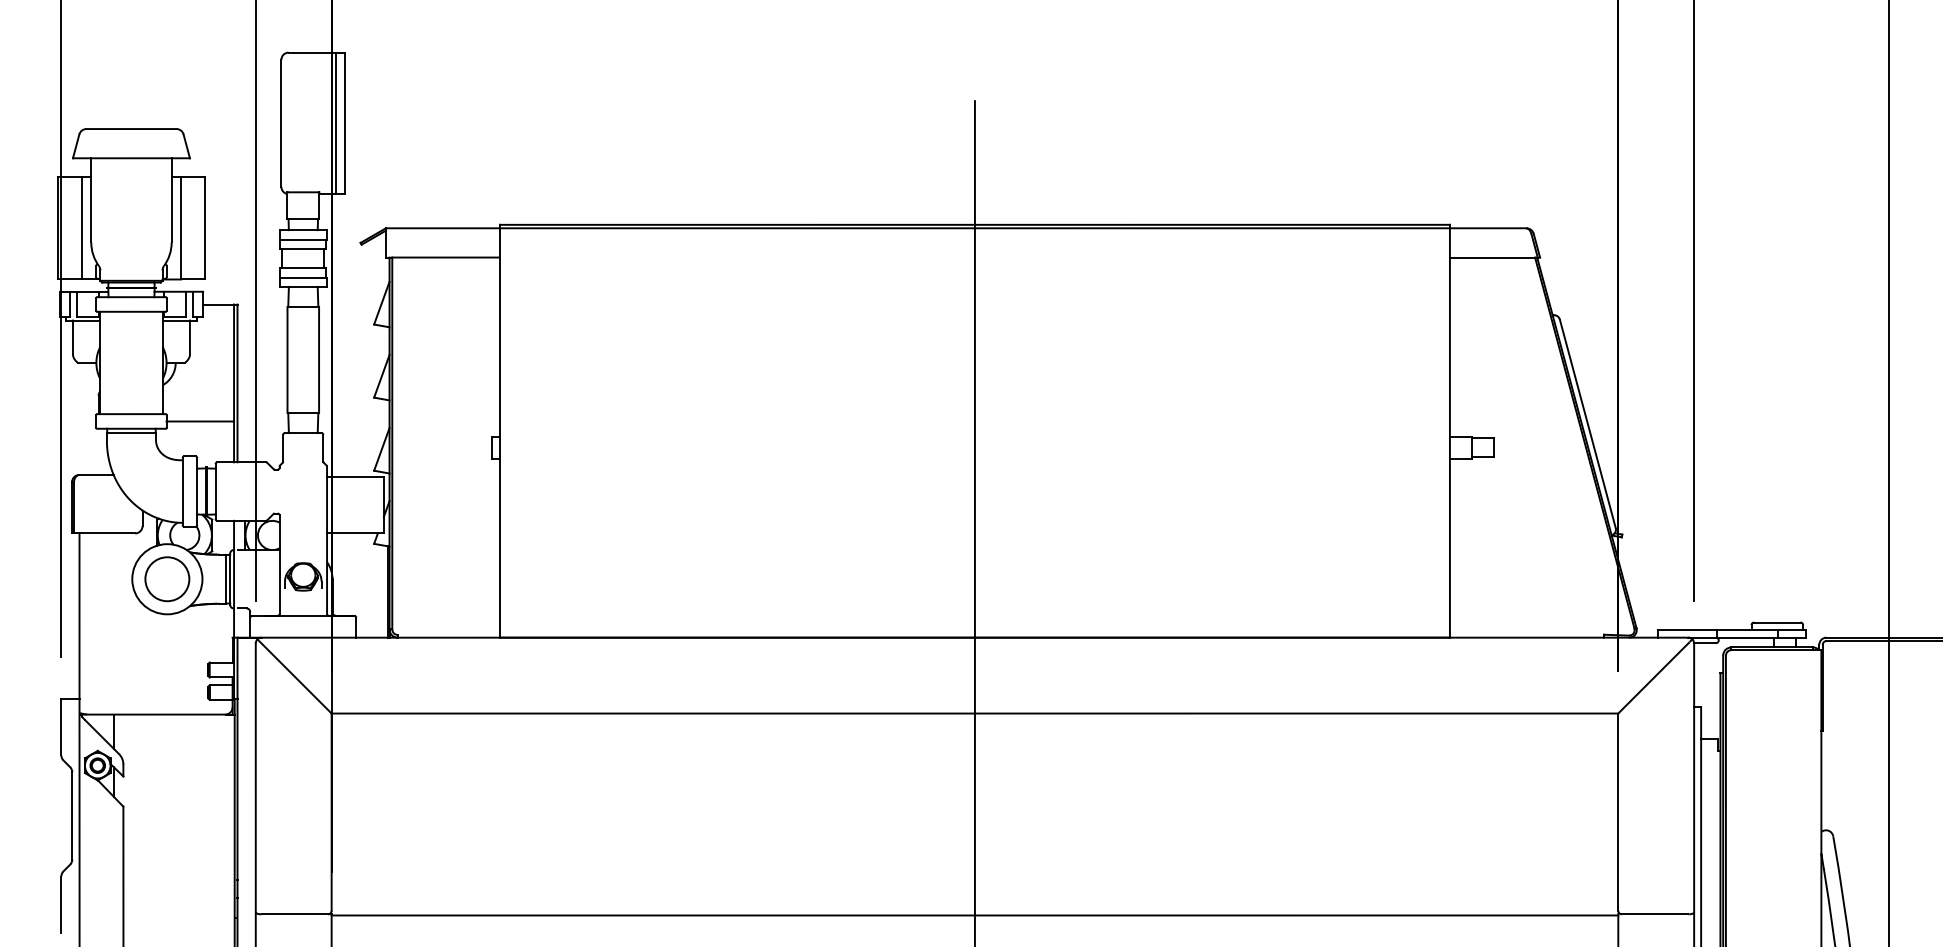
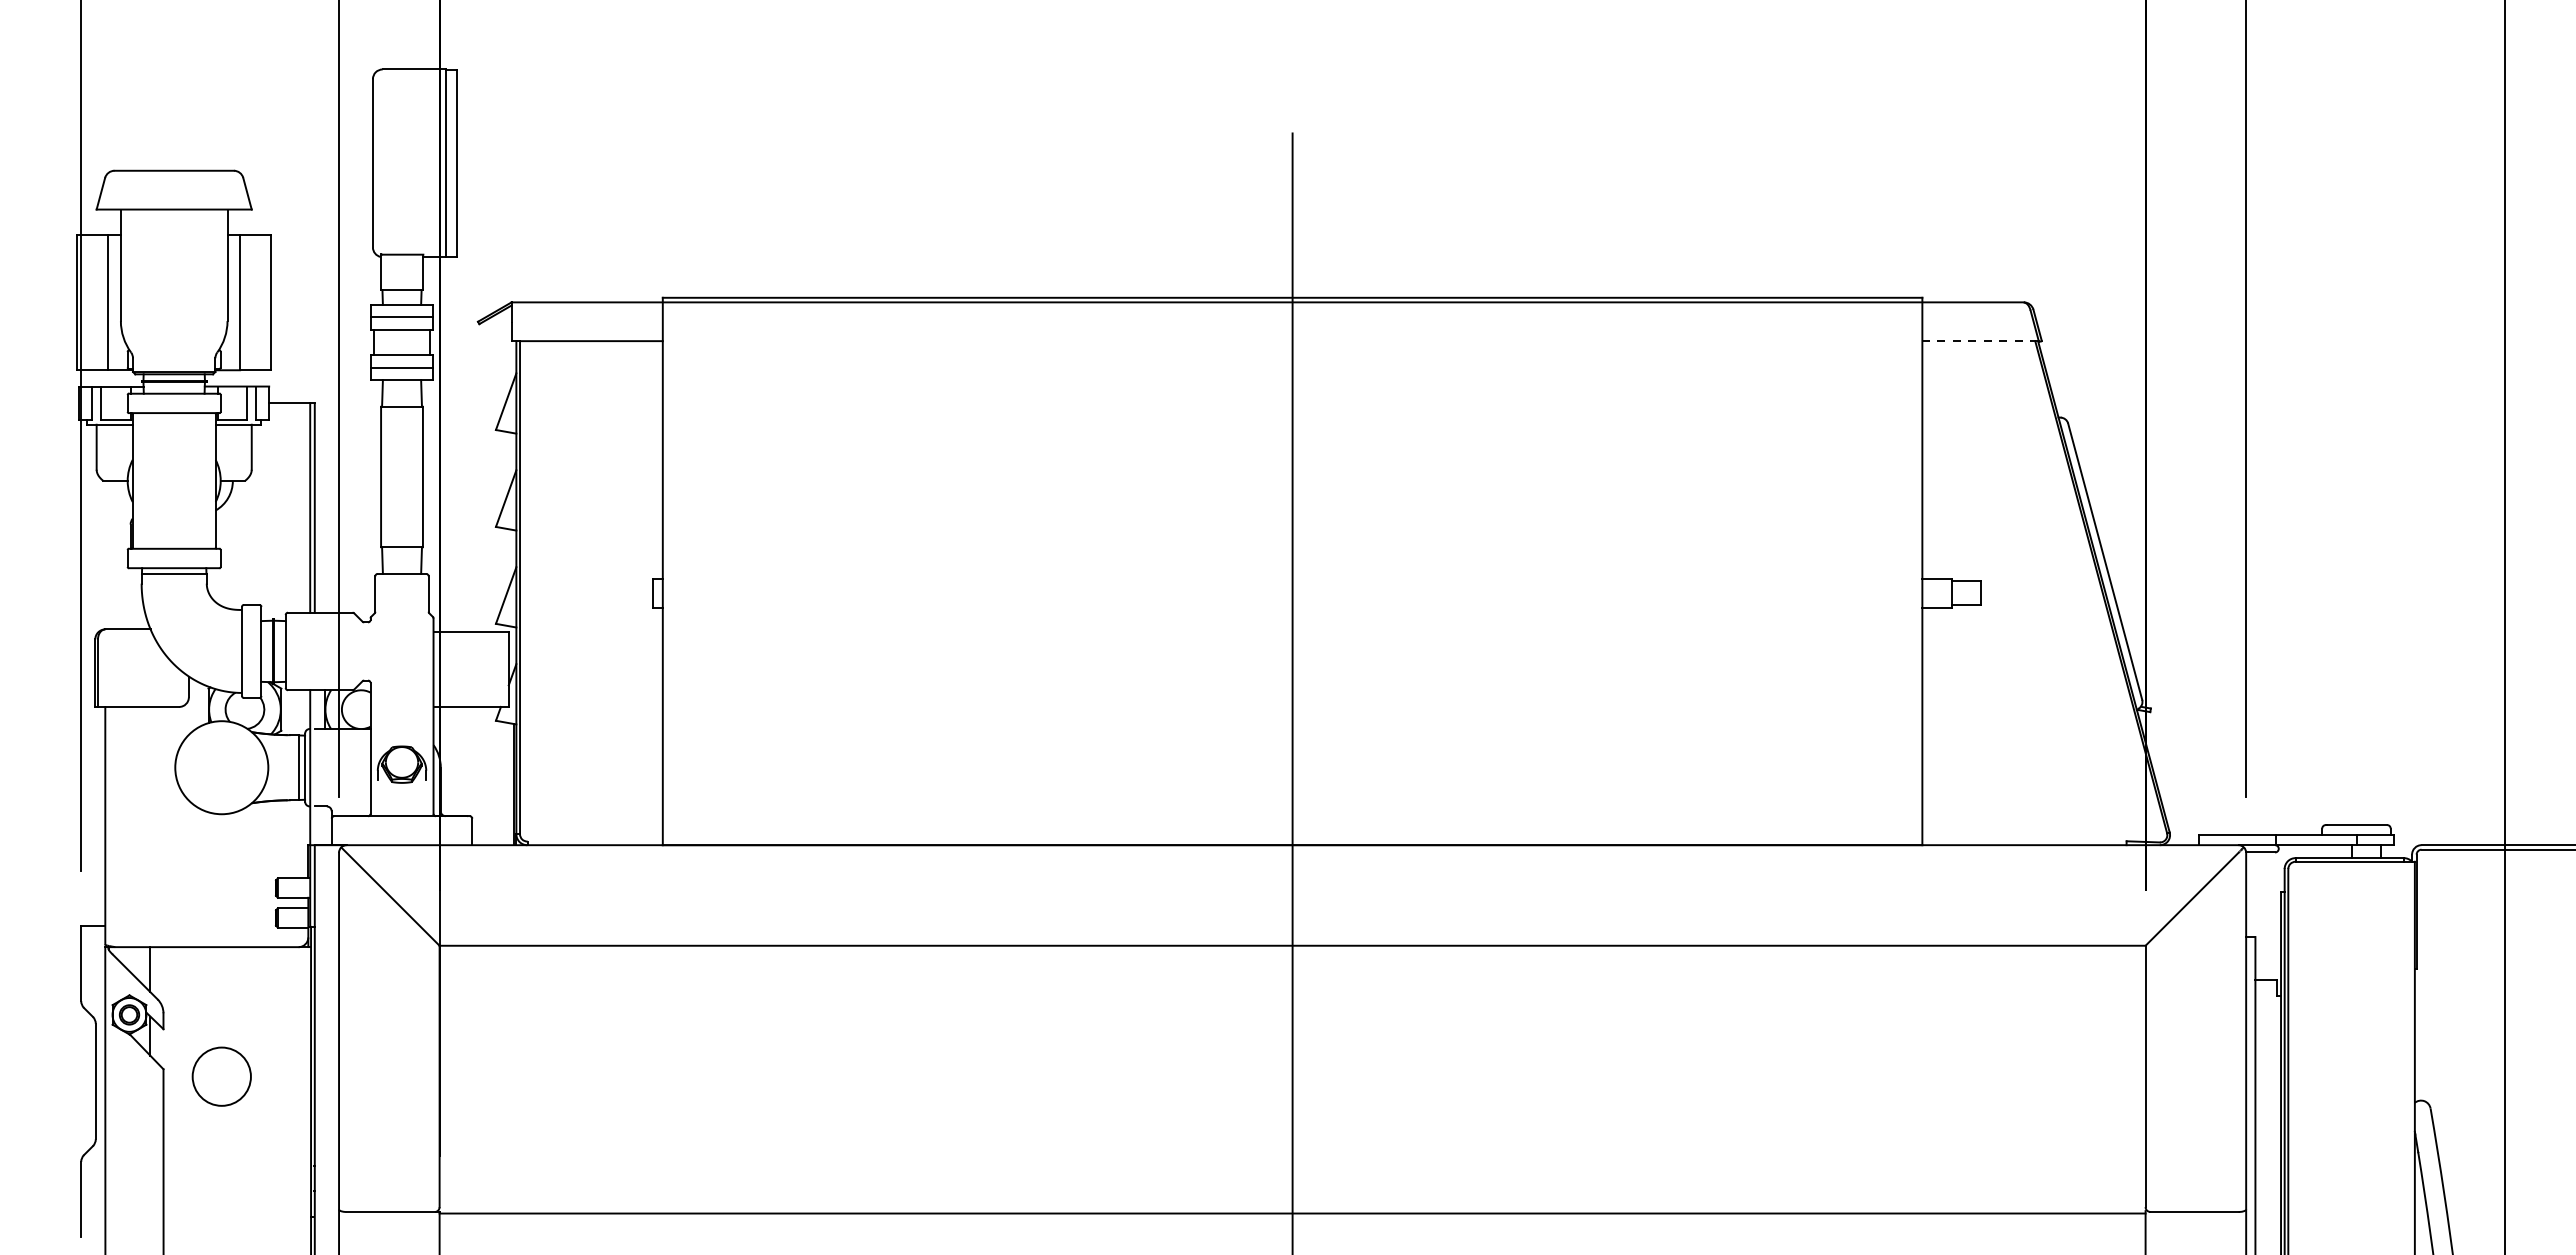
line: (1493, 257) -> (1980, 341), solid -> dashed
line: (200, 421) -> (265, 558), removed
circle: (167, 579) -> (221, 1076), moved

